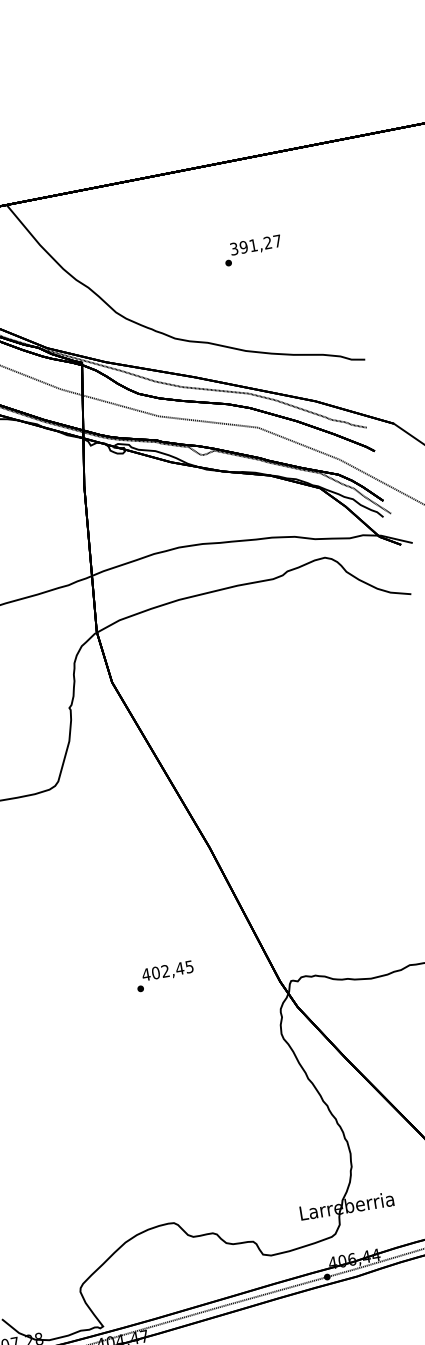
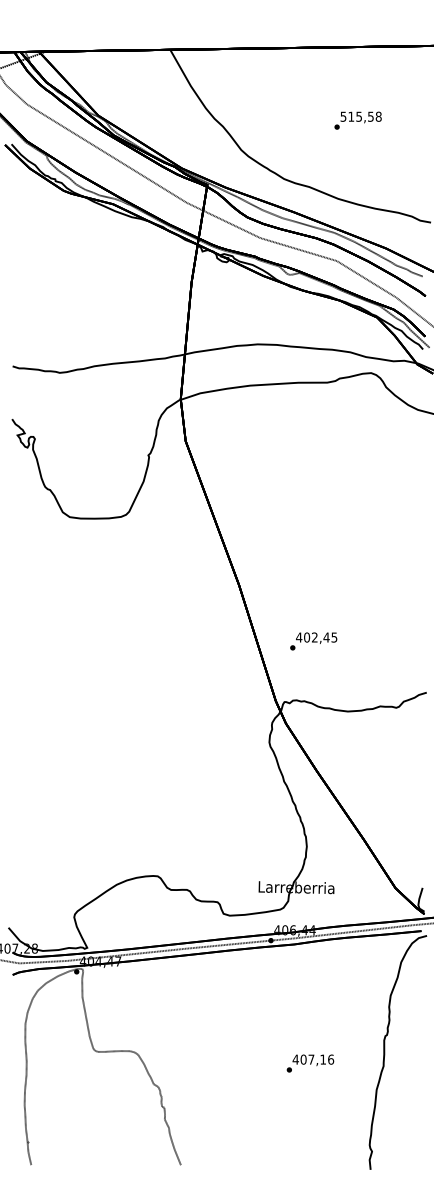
text: (255, 244) -> (360, 116), 391,27 -> 515,58
text: (164, 976) -> (313, 641), moved

